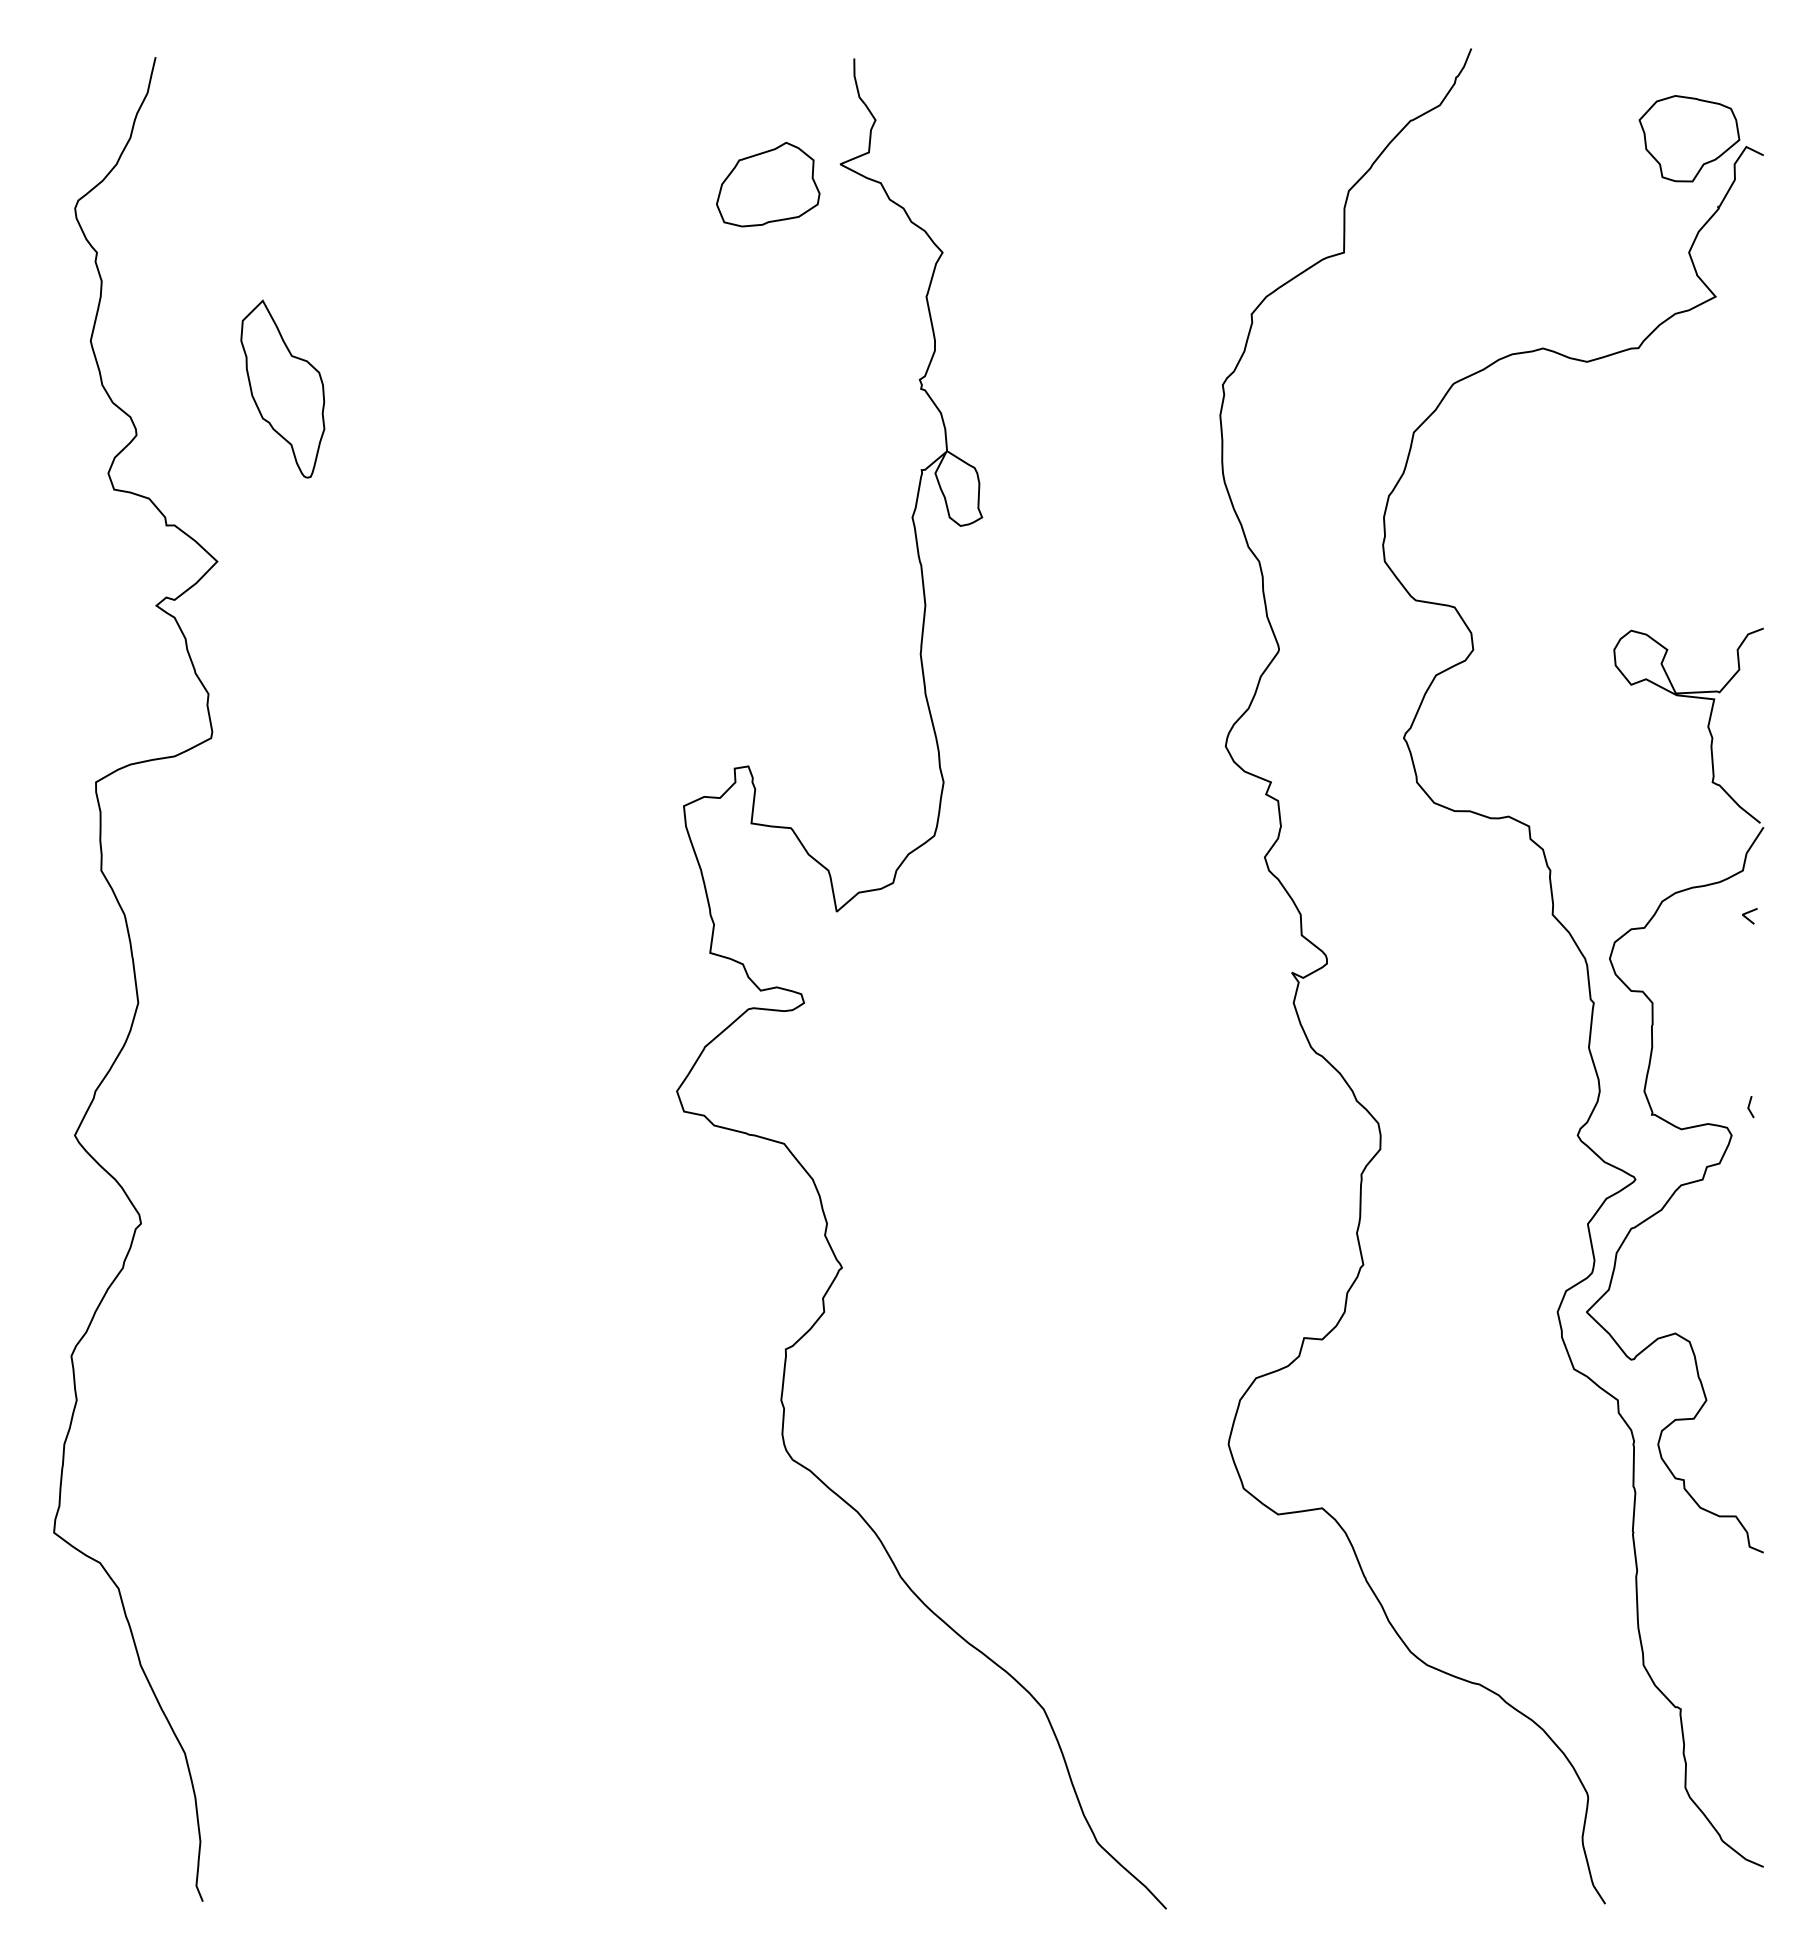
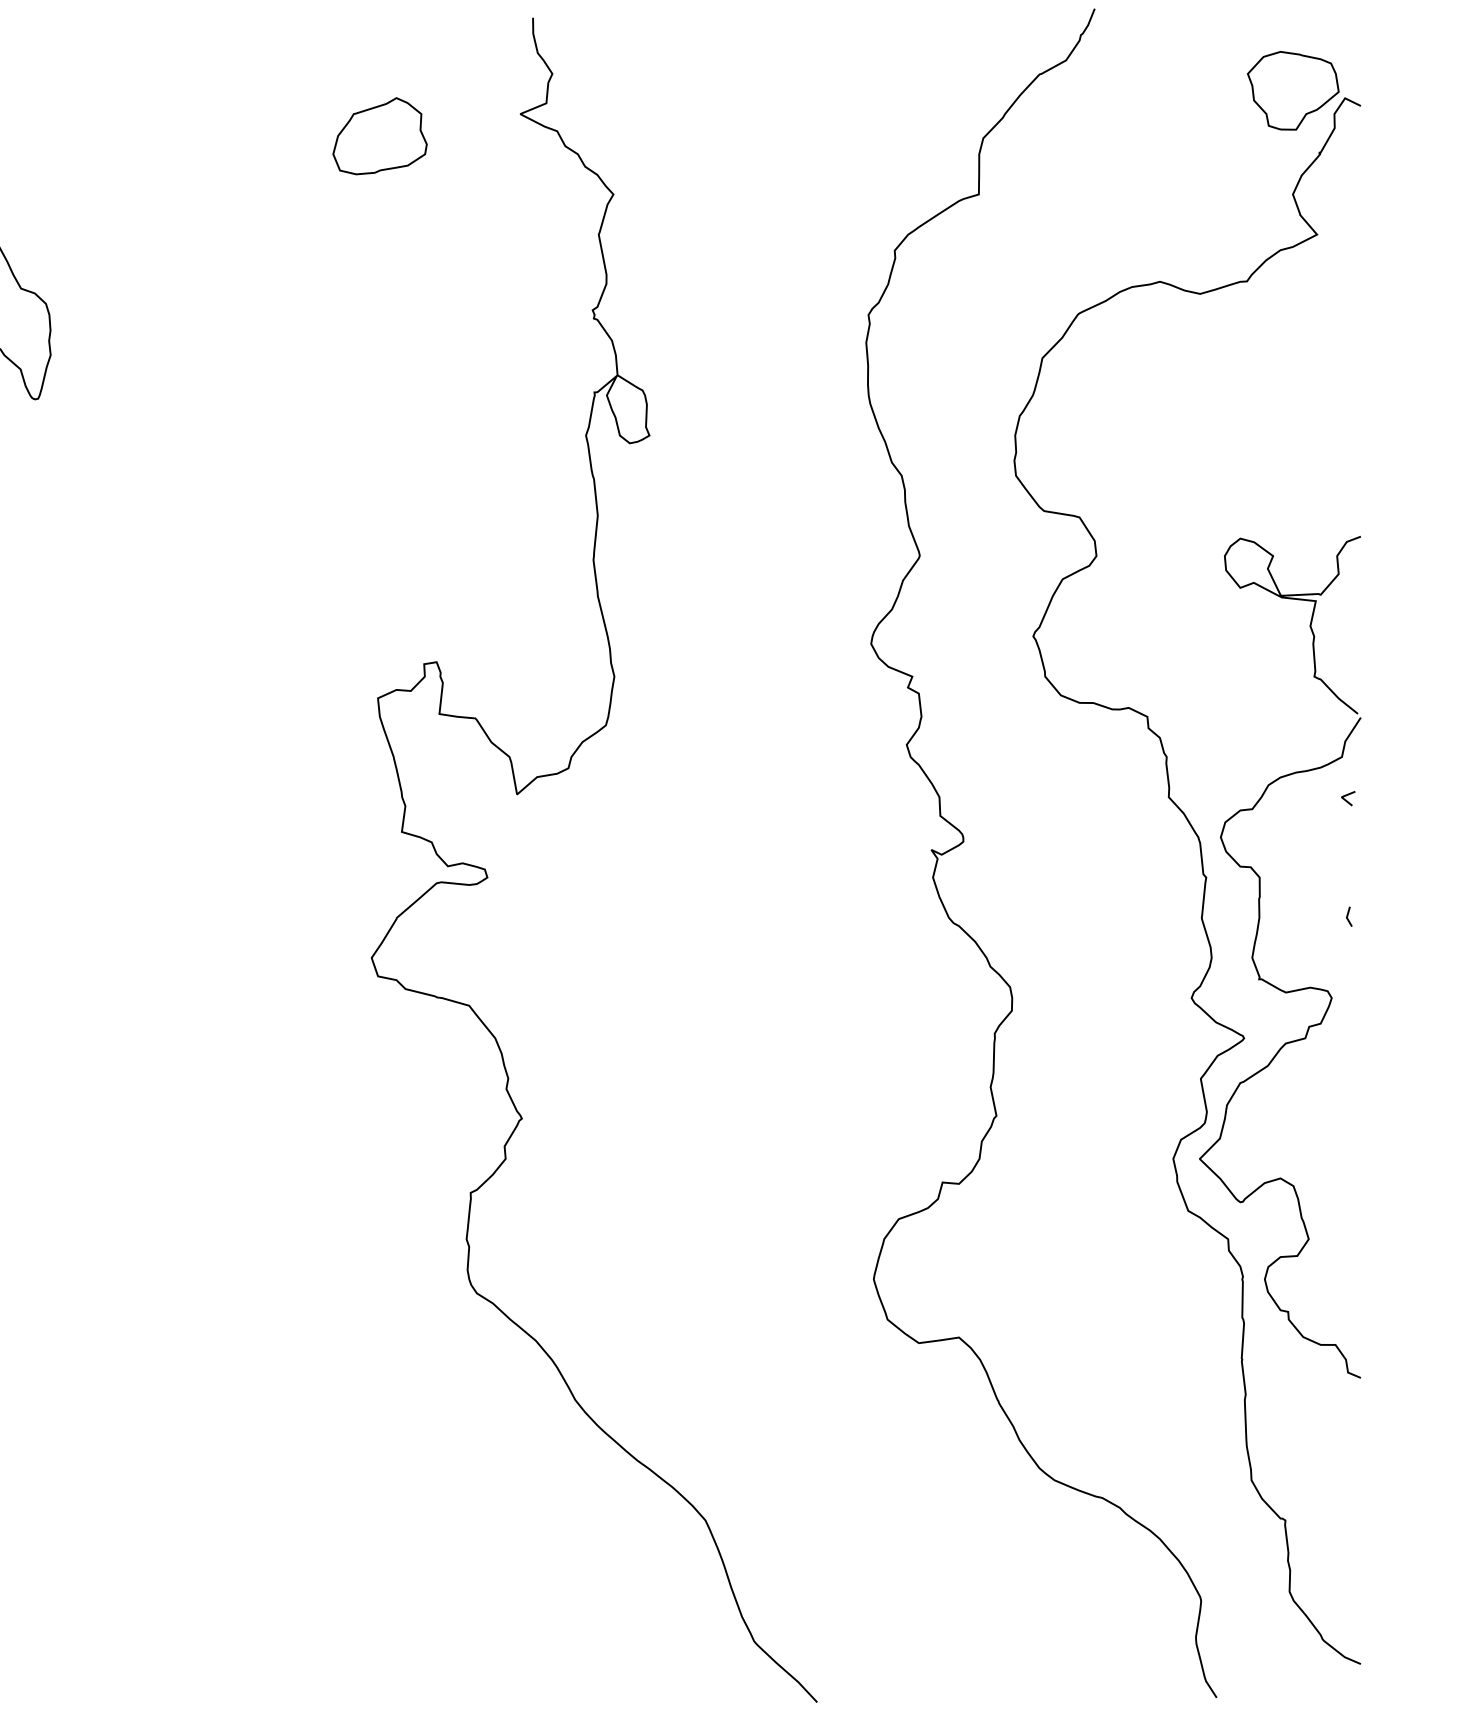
part: (768, 184) -> (380, 136), moved
line: (1749, 1107) -> (1347, 917), moved

